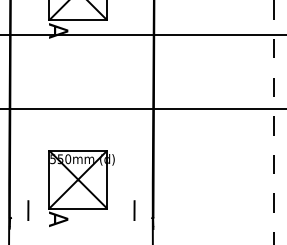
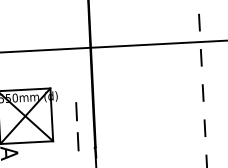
line: (134, 177) -> (76, 111), added

